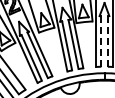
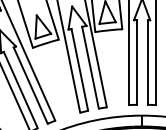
line: (107, 40) -> (147, 61), dashed -> solid
line: (101, 41) -> (137, 62), dashed -> solid

